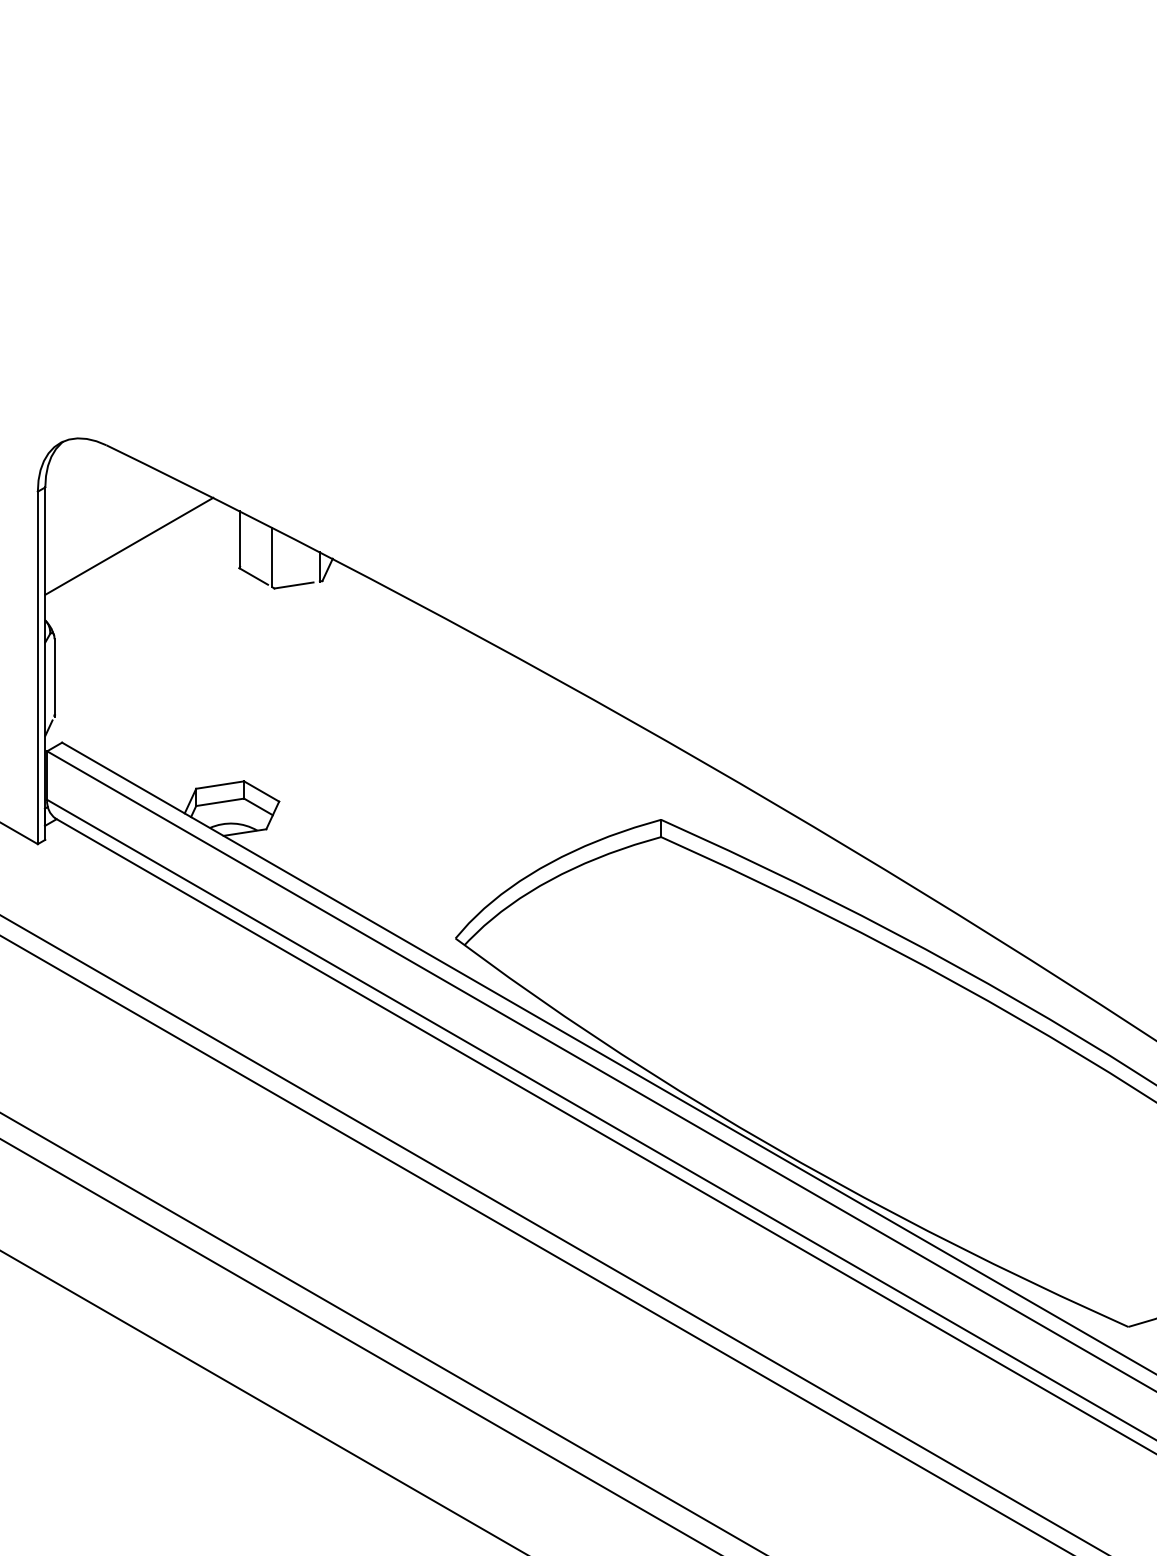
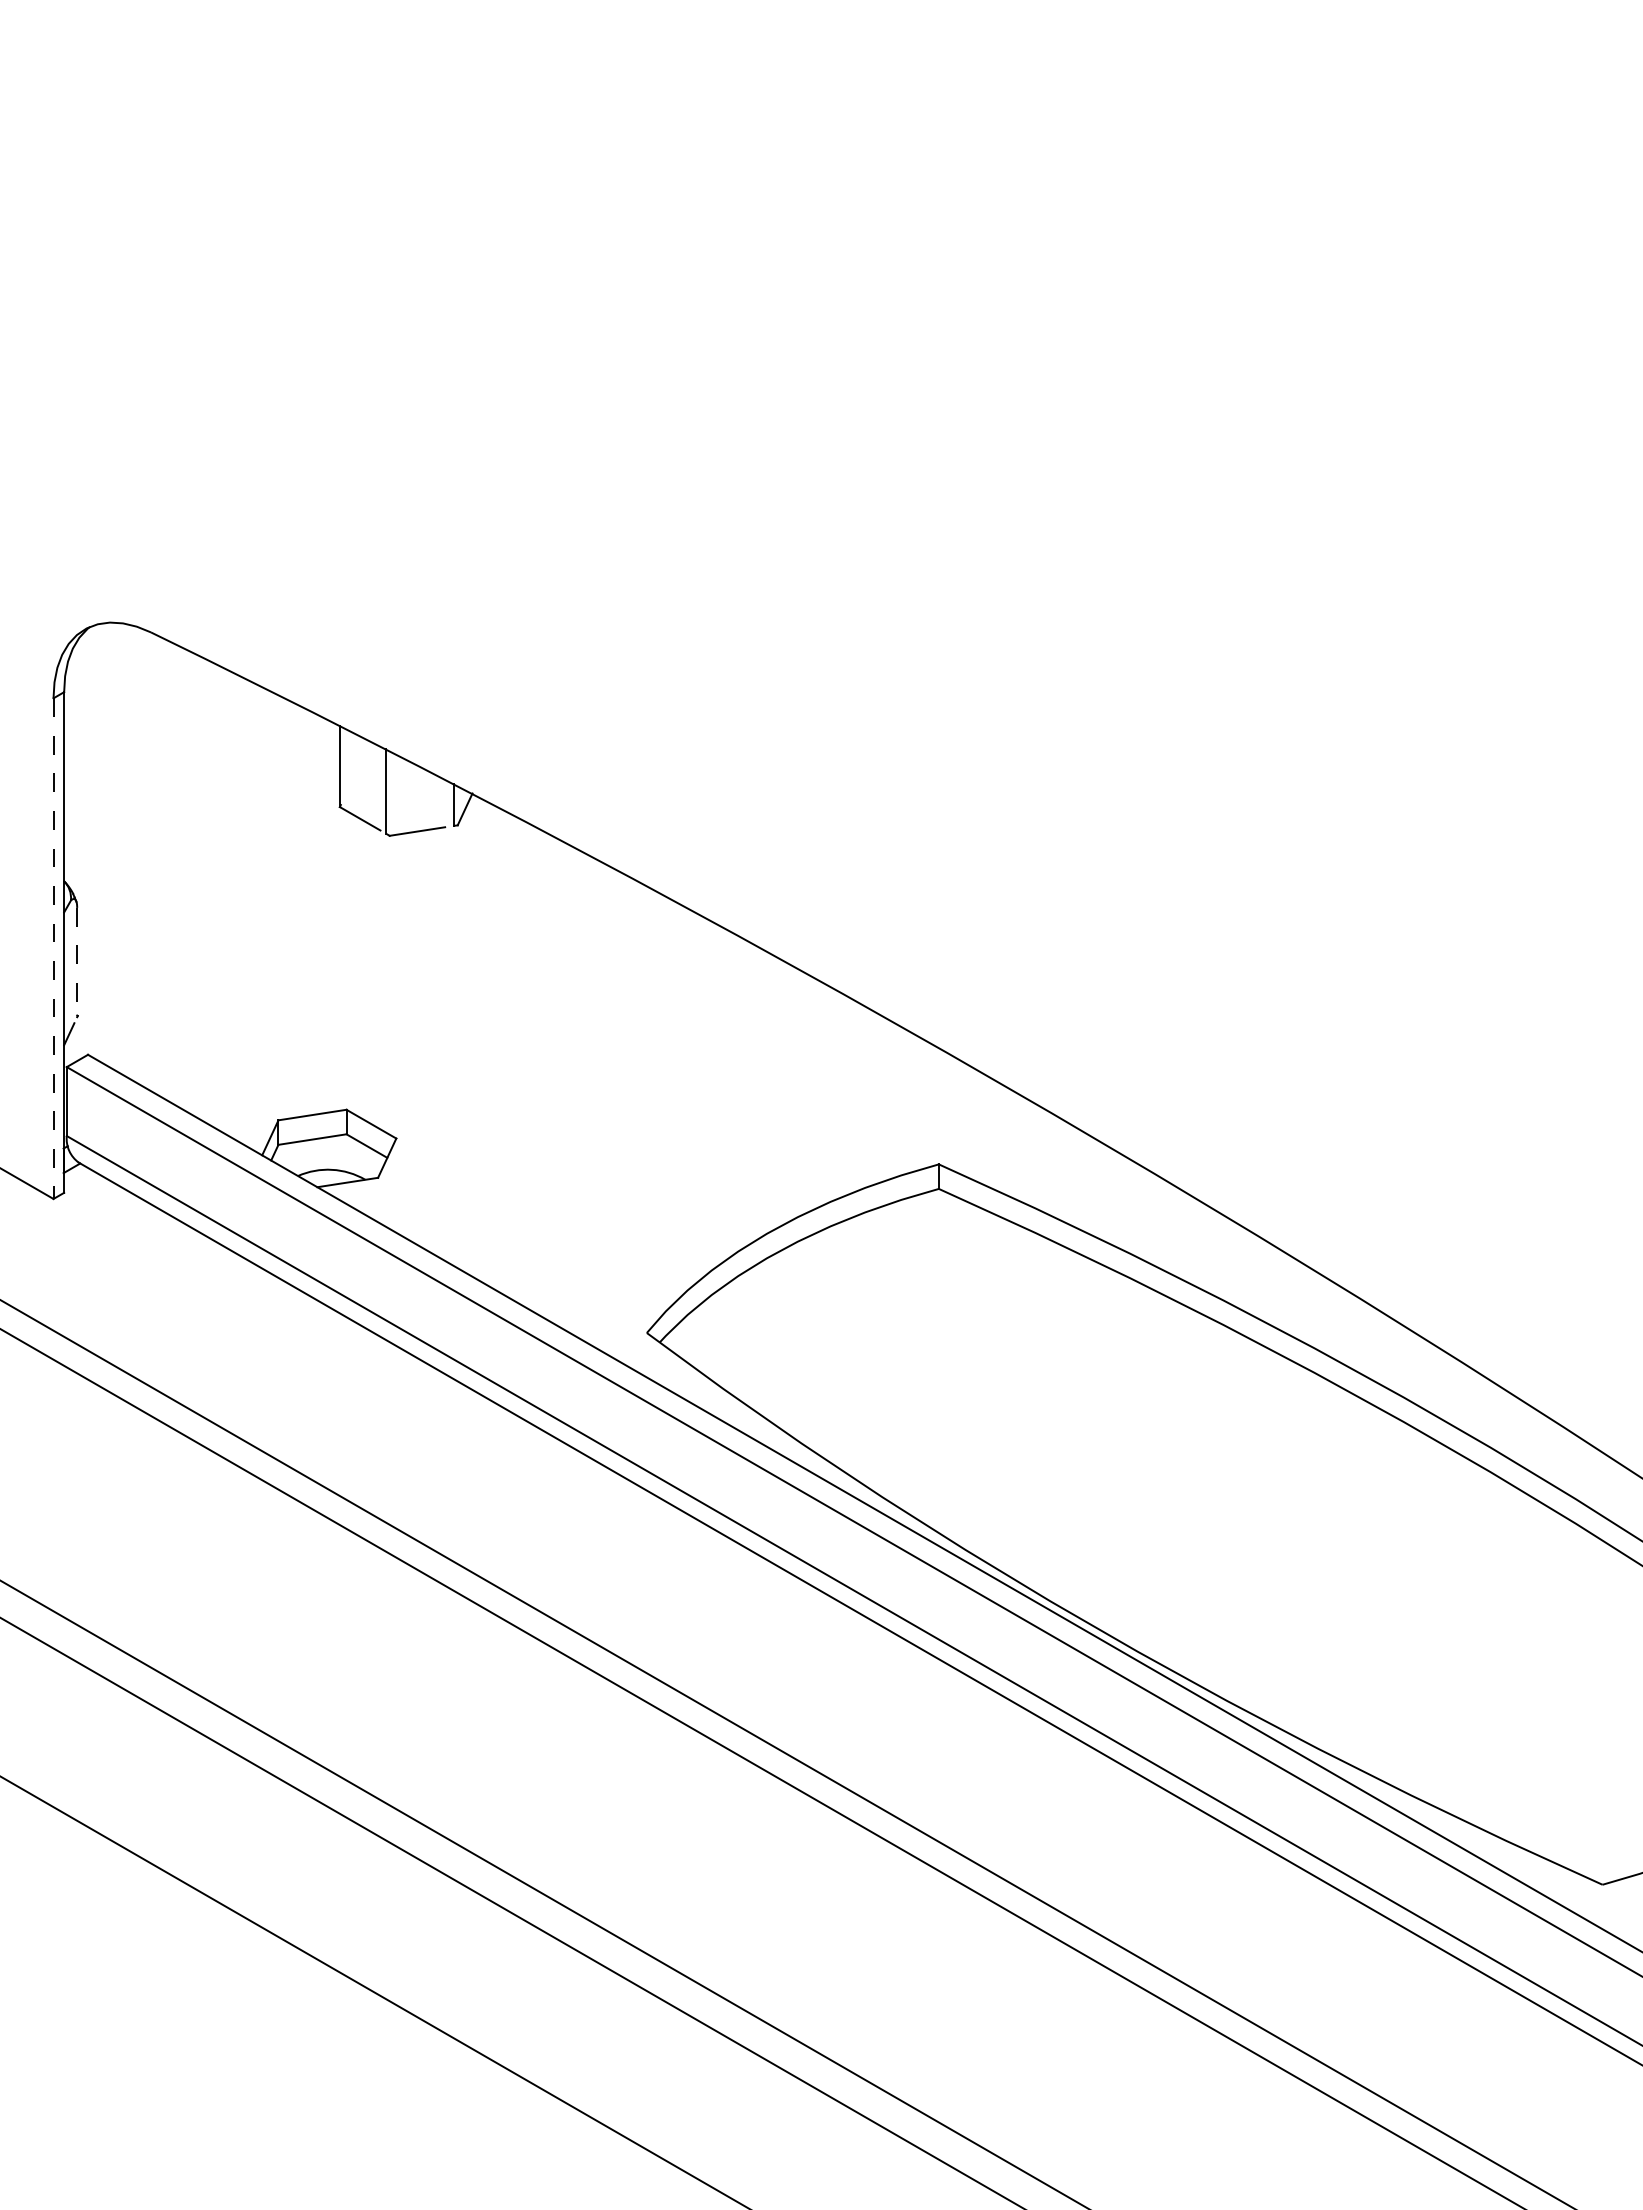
line: (129, 546) -> (183, 775), removed
line: (37, 668) -> (53, 949), solid -> dashed
line: (54, 678) -> (77, 963), solid -> dashed

